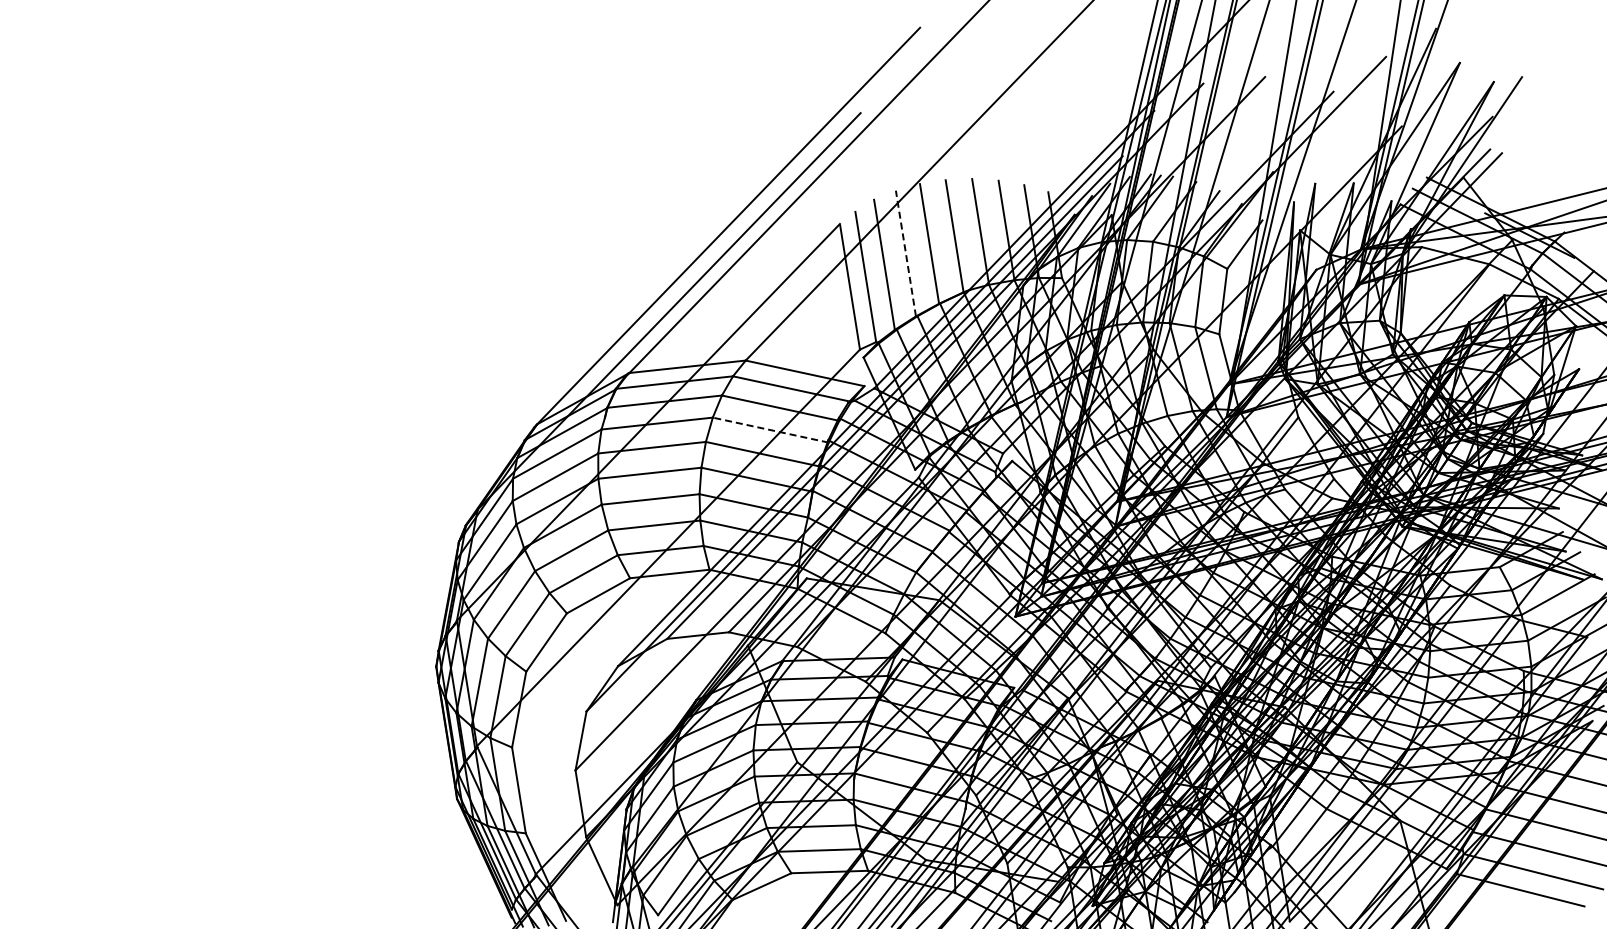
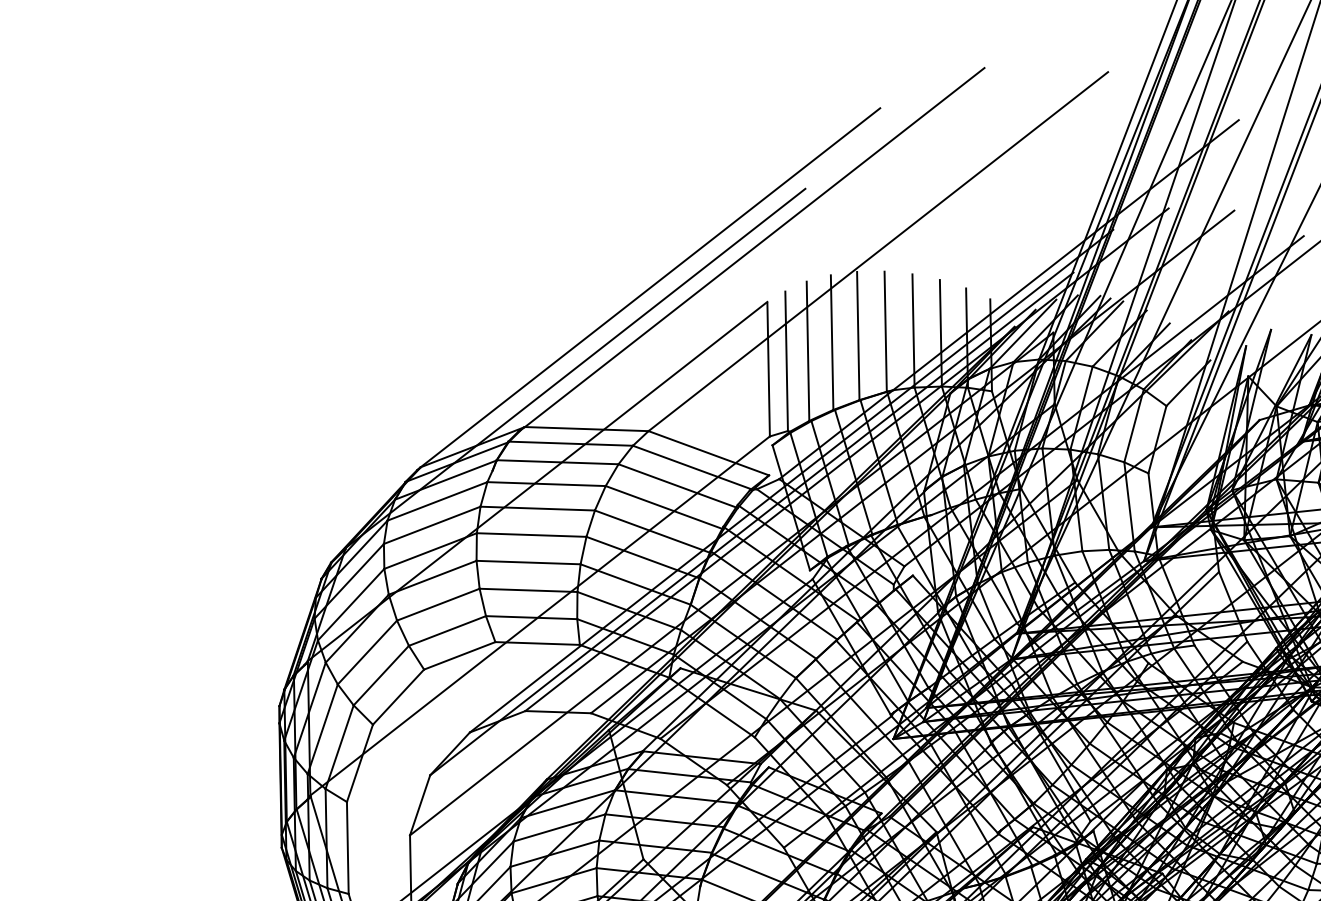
line: (905, 253) -> (831, 342), dashed -> solid
line: (770, 430) -> (664, 508), dashed -> solid

